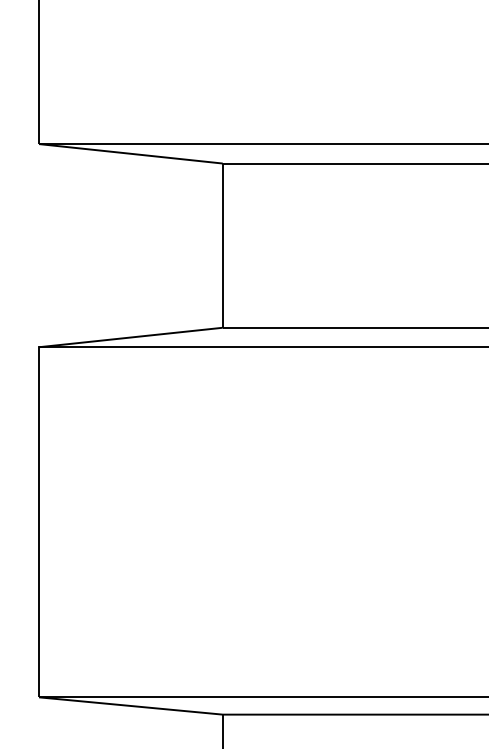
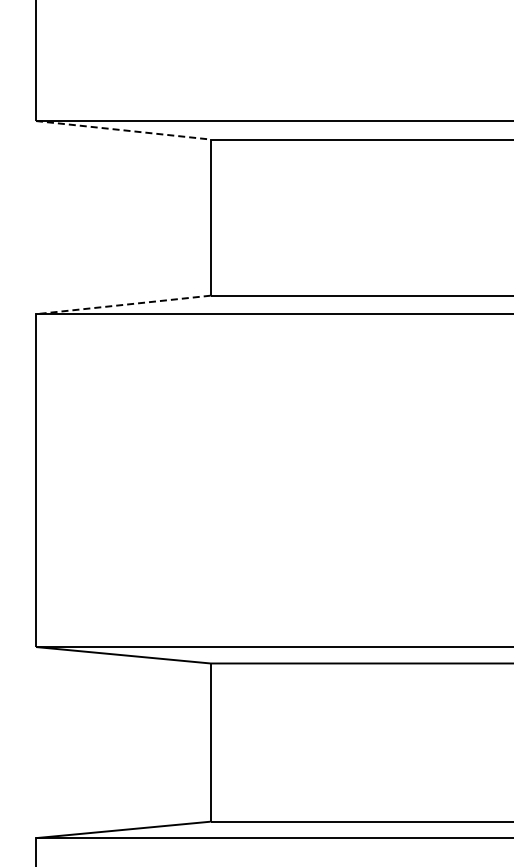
line: (131, 154) -> (123, 130), solid -> dashed
line: (131, 337) -> (123, 304), solid -> dashed

